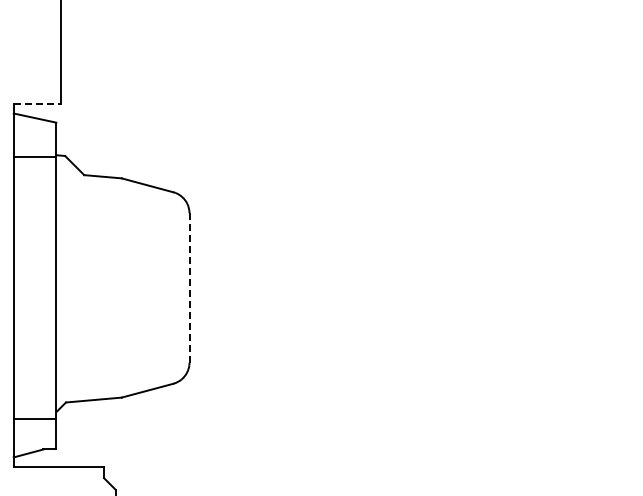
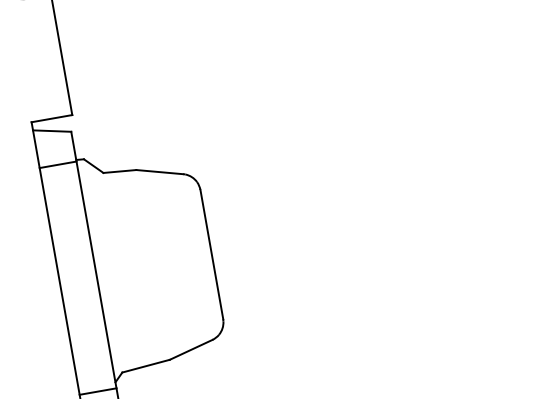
line: (37, 104) -> (52, 118), dashed -> solid
line: (189, 287) -> (211, 254), dashed -> solid

